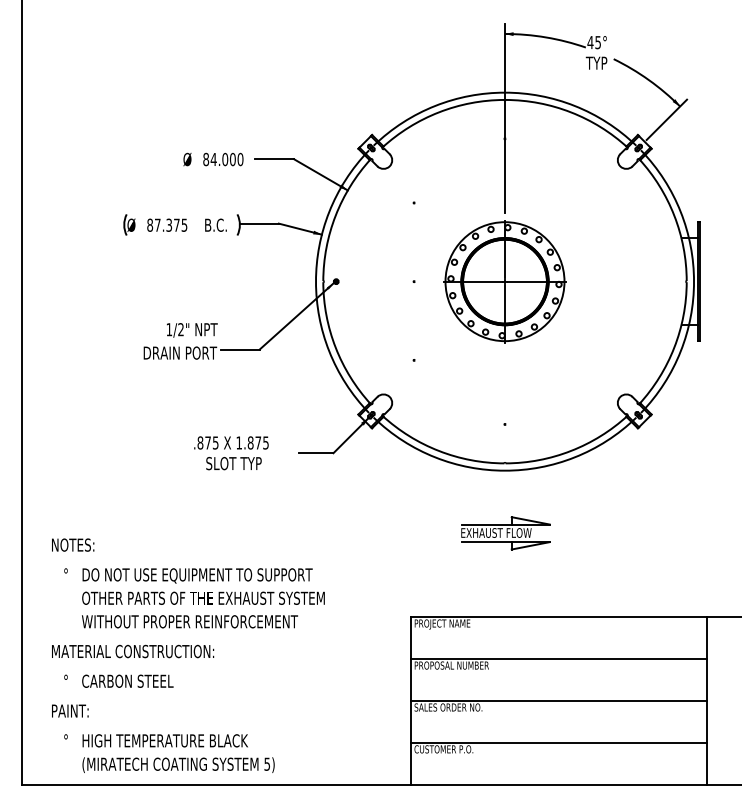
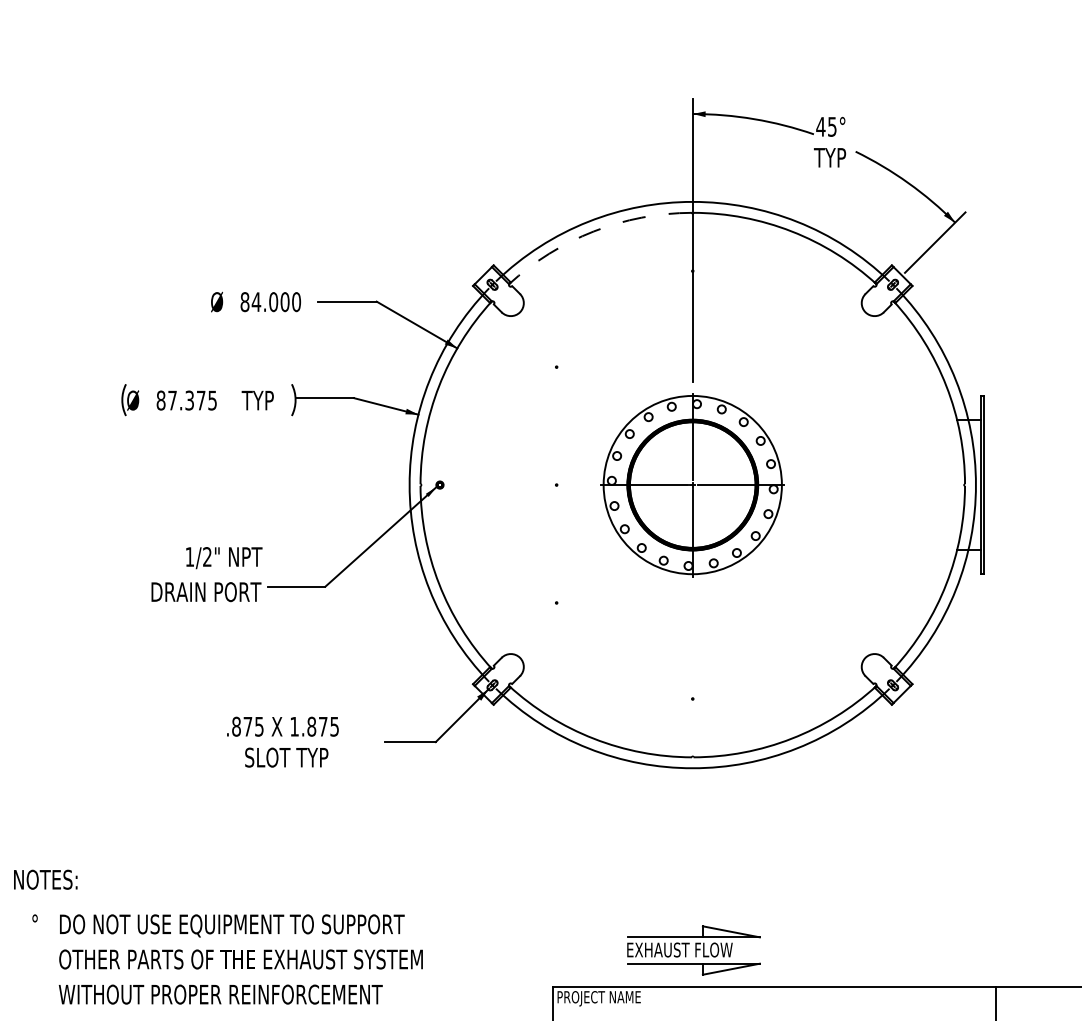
arc: (438, 112) -> (593, 231), solid -> dashed
text: (215, 224) -> (259, 399), B.C. -> TYP
part: (505, 533) -> (693, 950), moved

